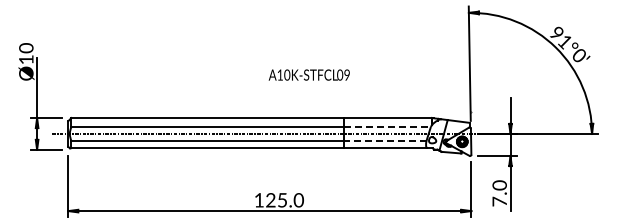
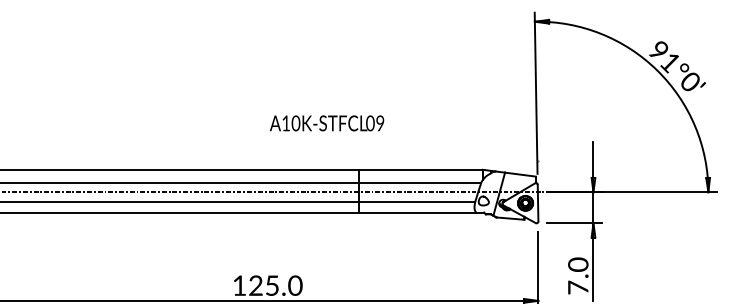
text: (308, 74) -> (325, 122), moved
line: (387, 127) -> (420, 183), dashed -> solid
line: (384, 140) -> (416, 201), dashed -> solid

